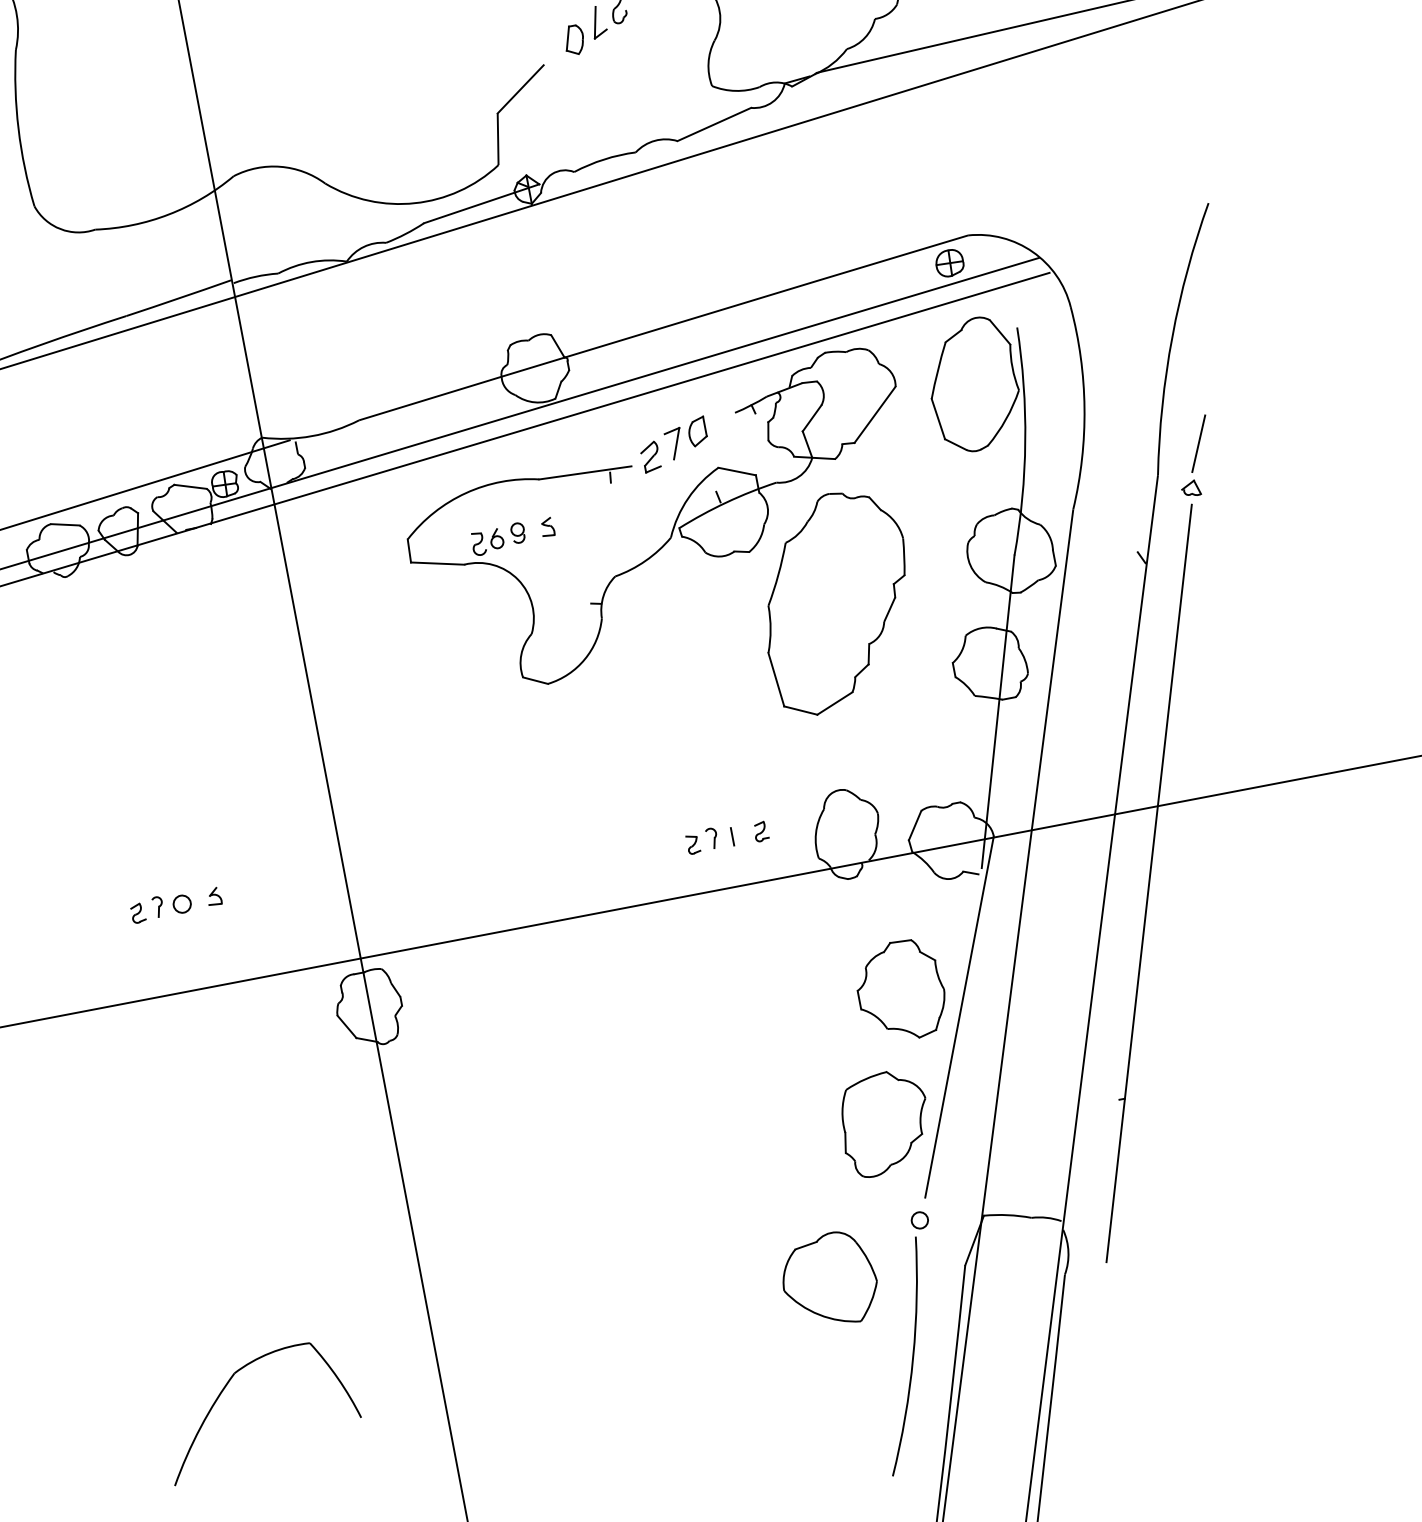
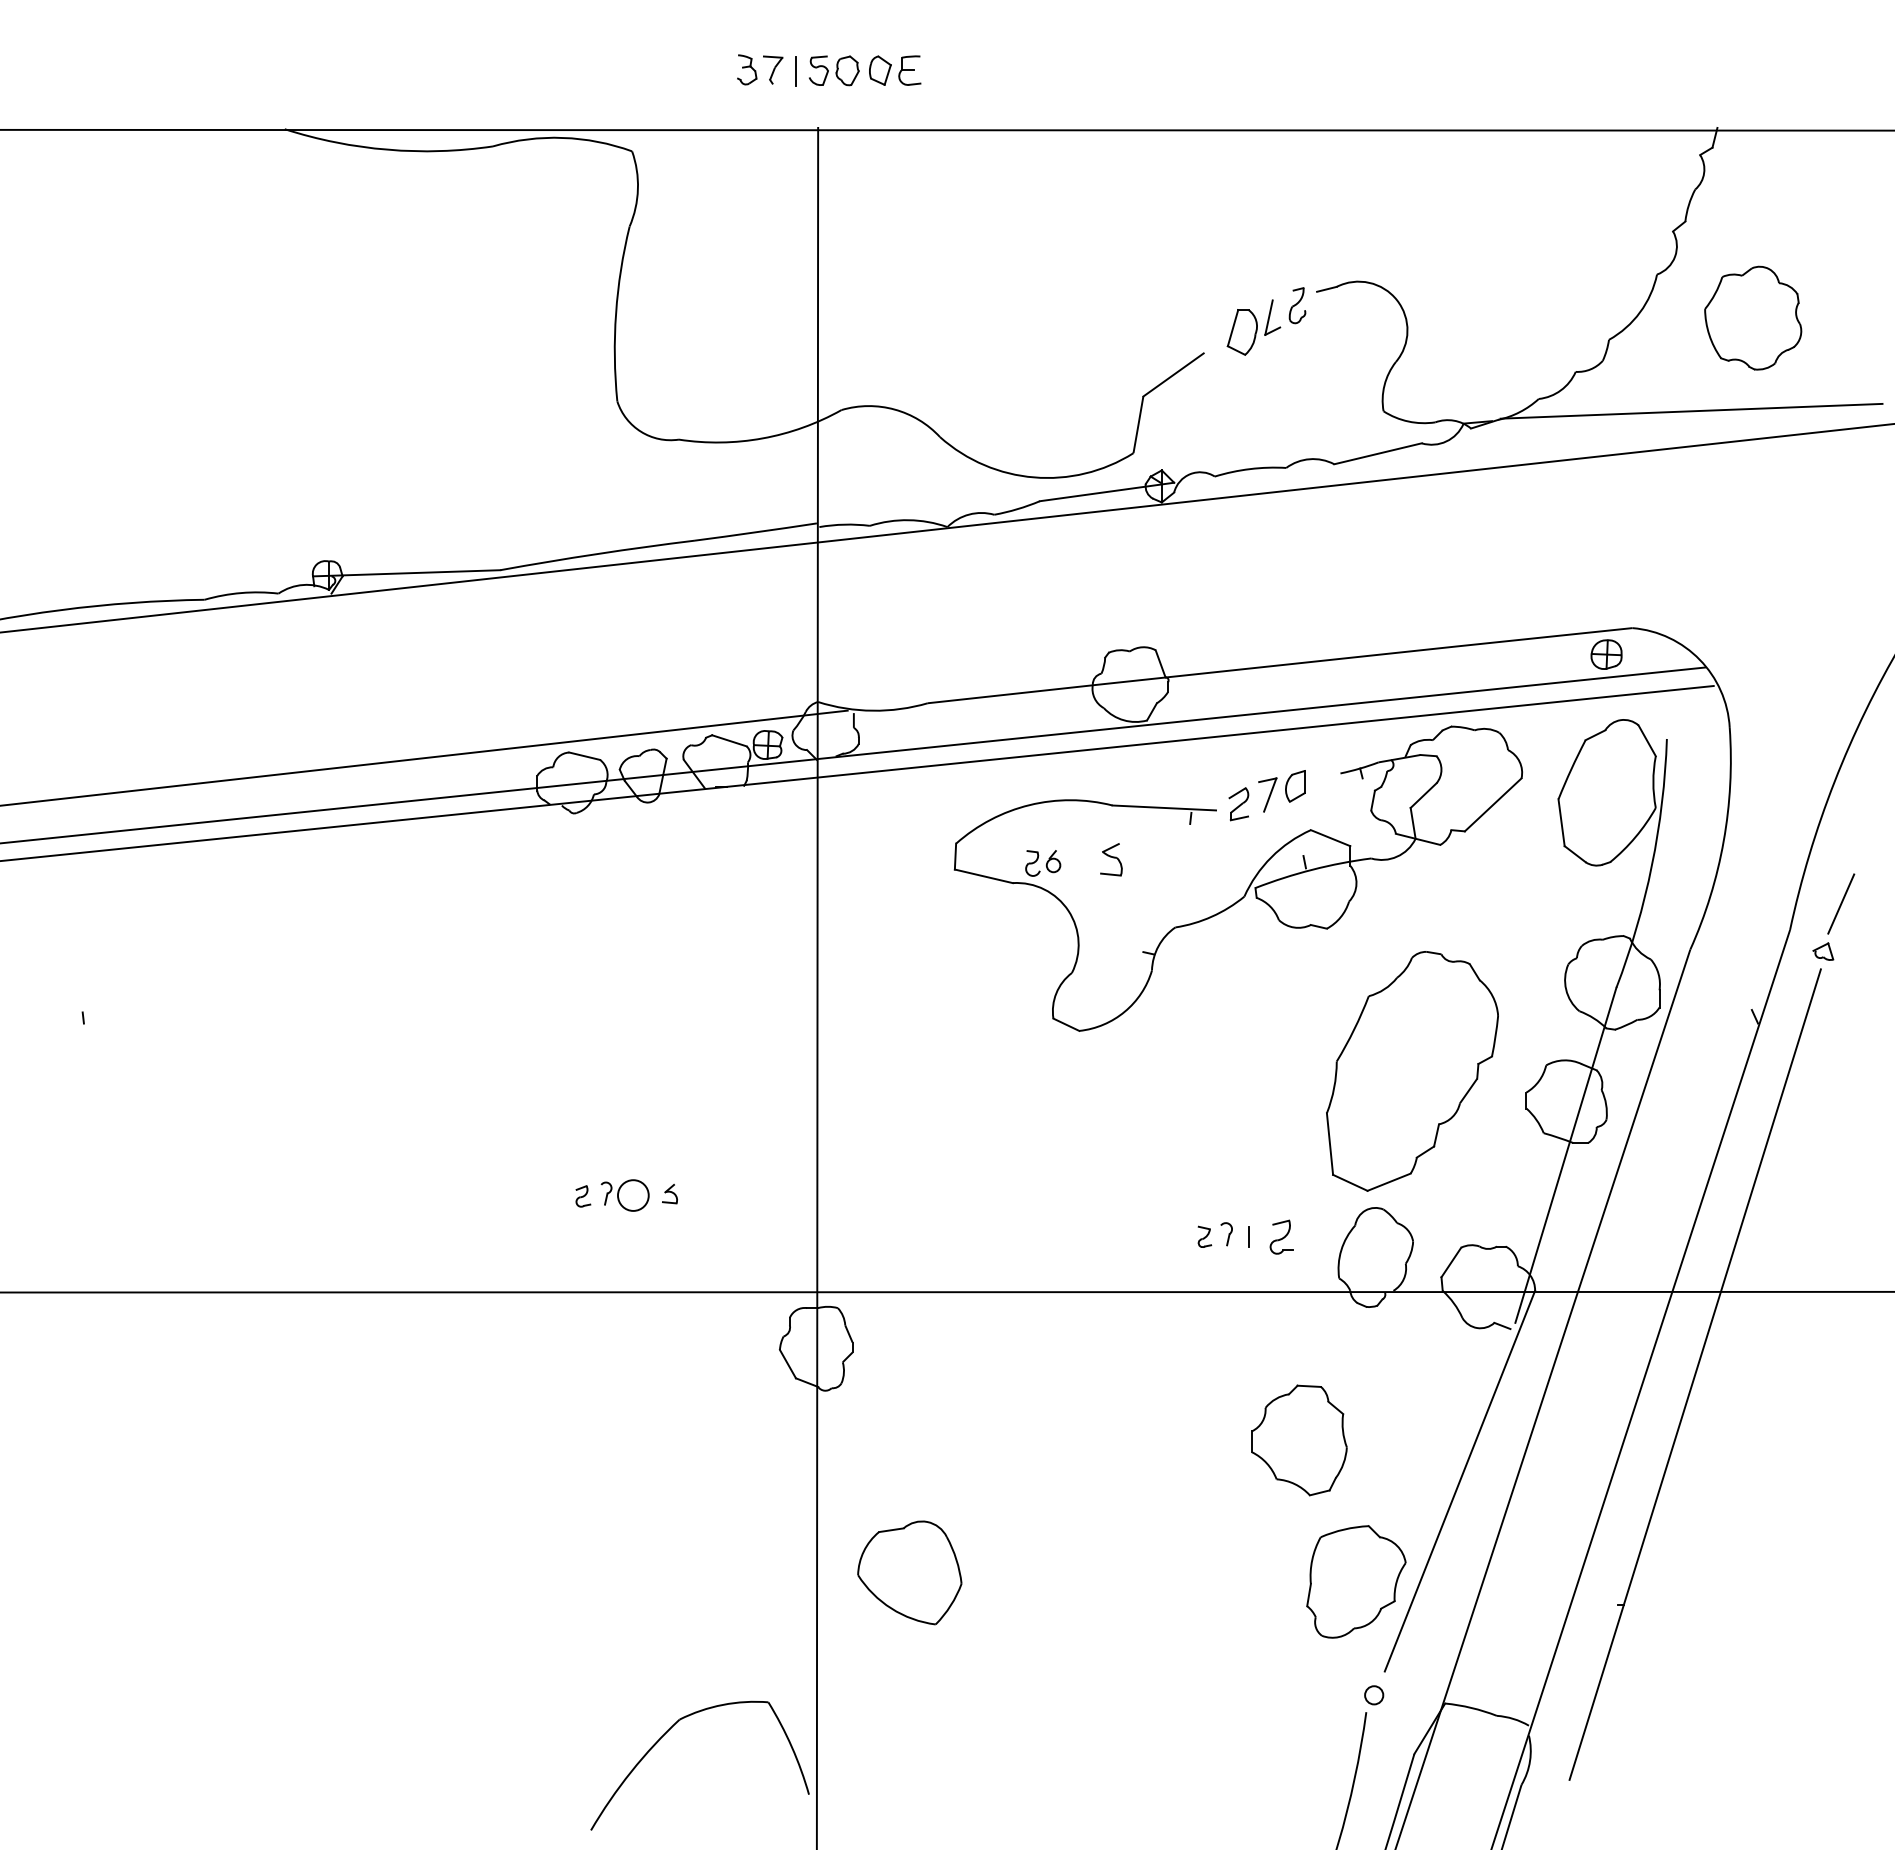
part: (574, 40) -> (1242, 332), size x1.4
part: (547, 527) -> (1111, 859), size x1.6
part: (518, 532) -> (1078, 859), removed
part: (836, 601) -> (1412, 1071), moved
part: (760, 831) -> (1281, 1236), size x1.6
circle: (181, 904) -> (632, 1195), size x1.6
part: (901, 991) -> (1299, 1440), moved
part: (829, 1279) -> (909, 1572), moved
part: (225, 1386) -> (667, 1732), moved

